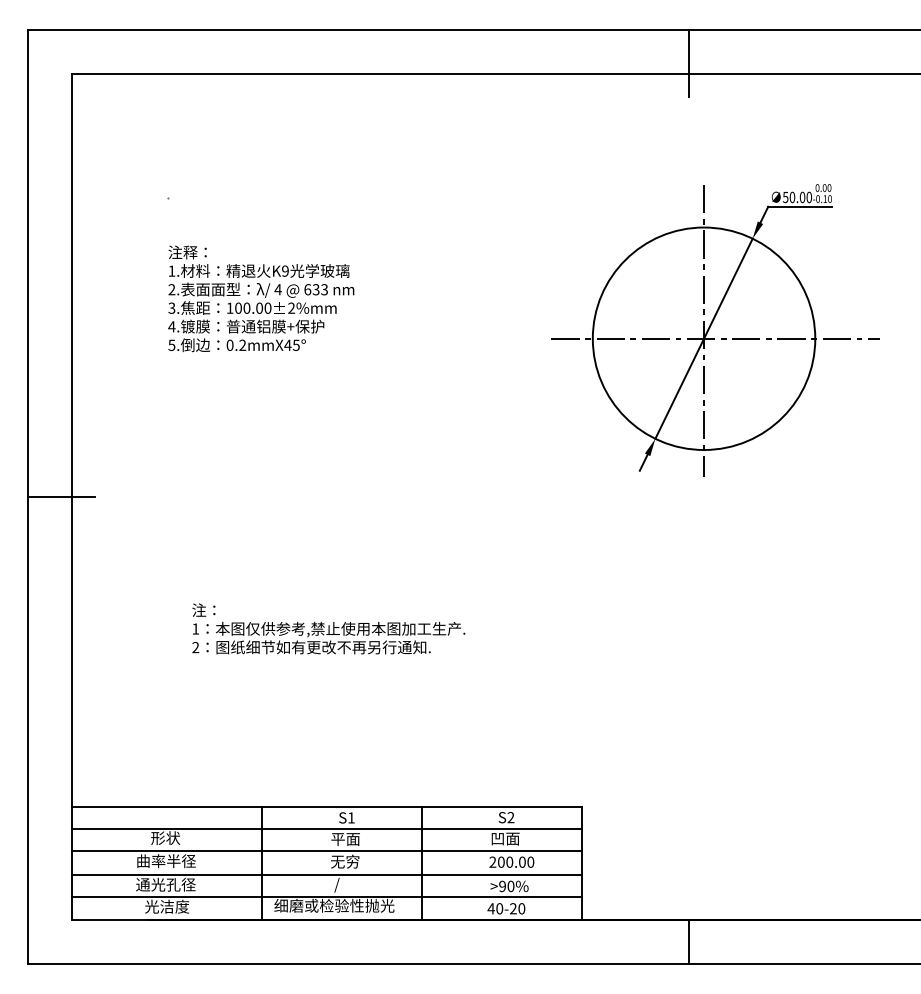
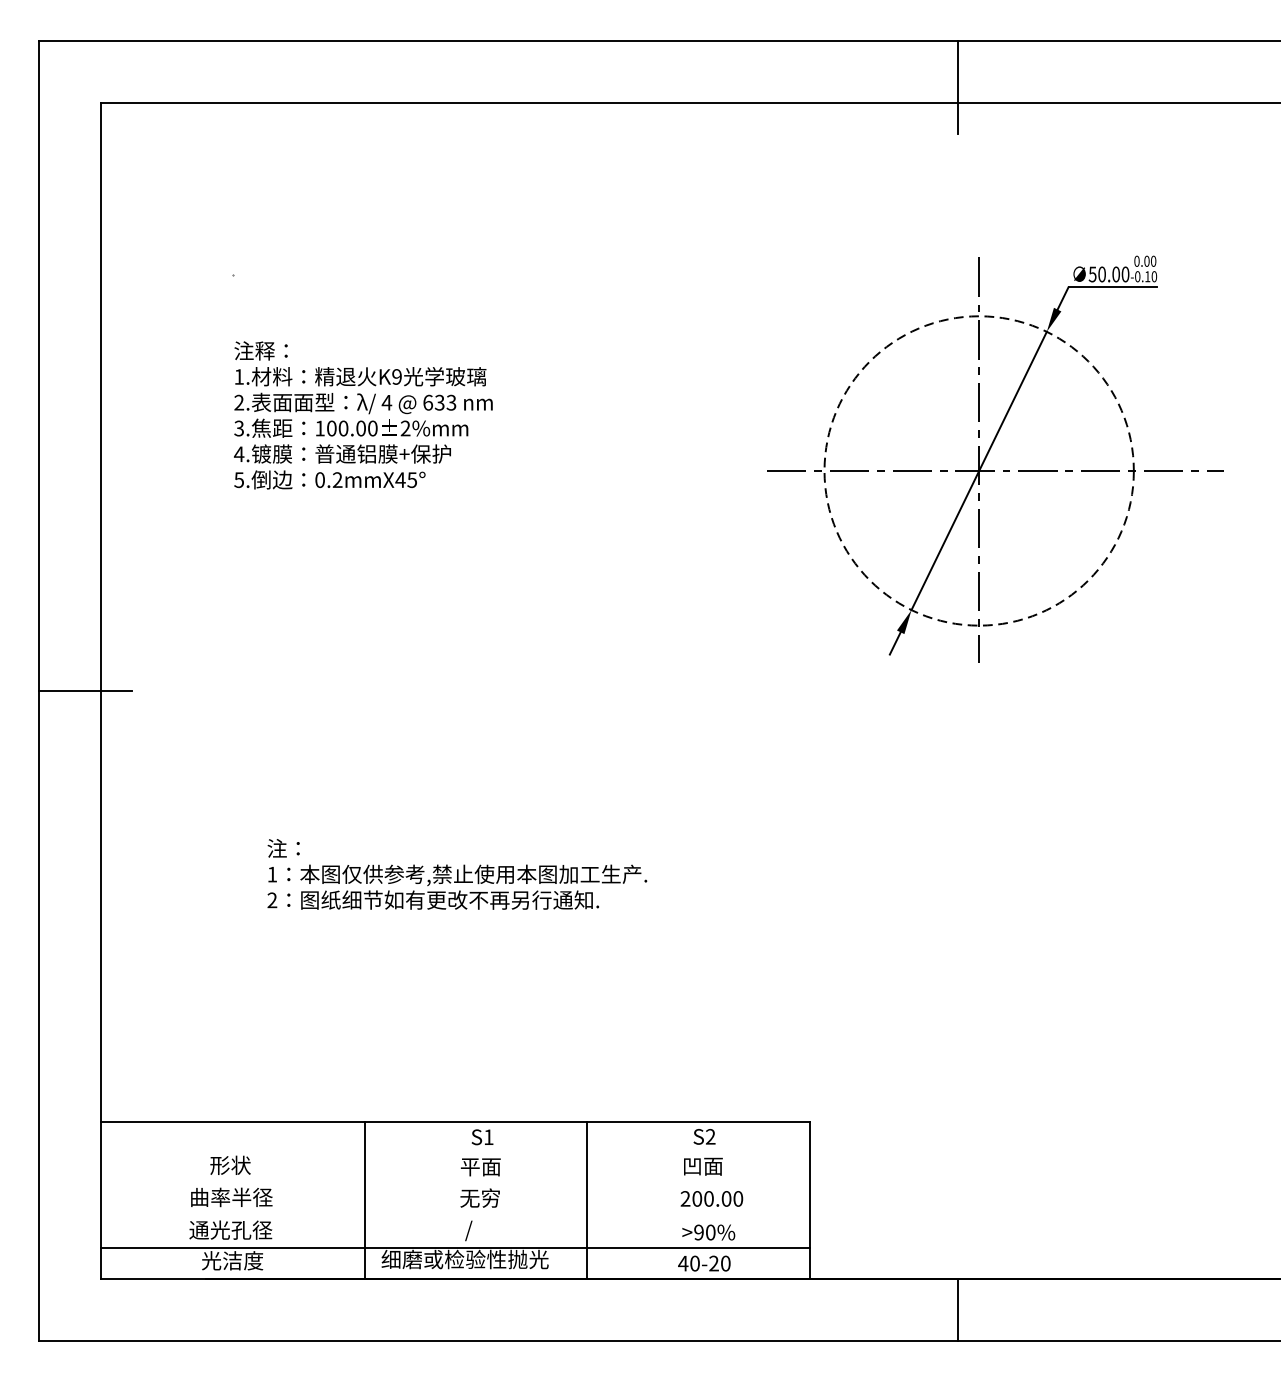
circle: (703, 338) -> (978, 470), solid -> dashed
line: (327, 829) -> (455, 1153), removed
line: (327, 851) -> (455, 1183), removed
line: (327, 875) -> (455, 1217), removed

